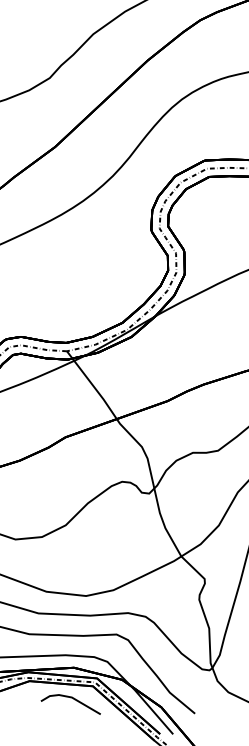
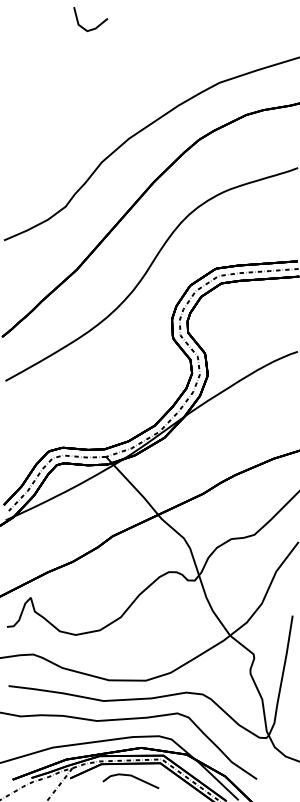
line: (73, 699) -> (132, 777), moved

